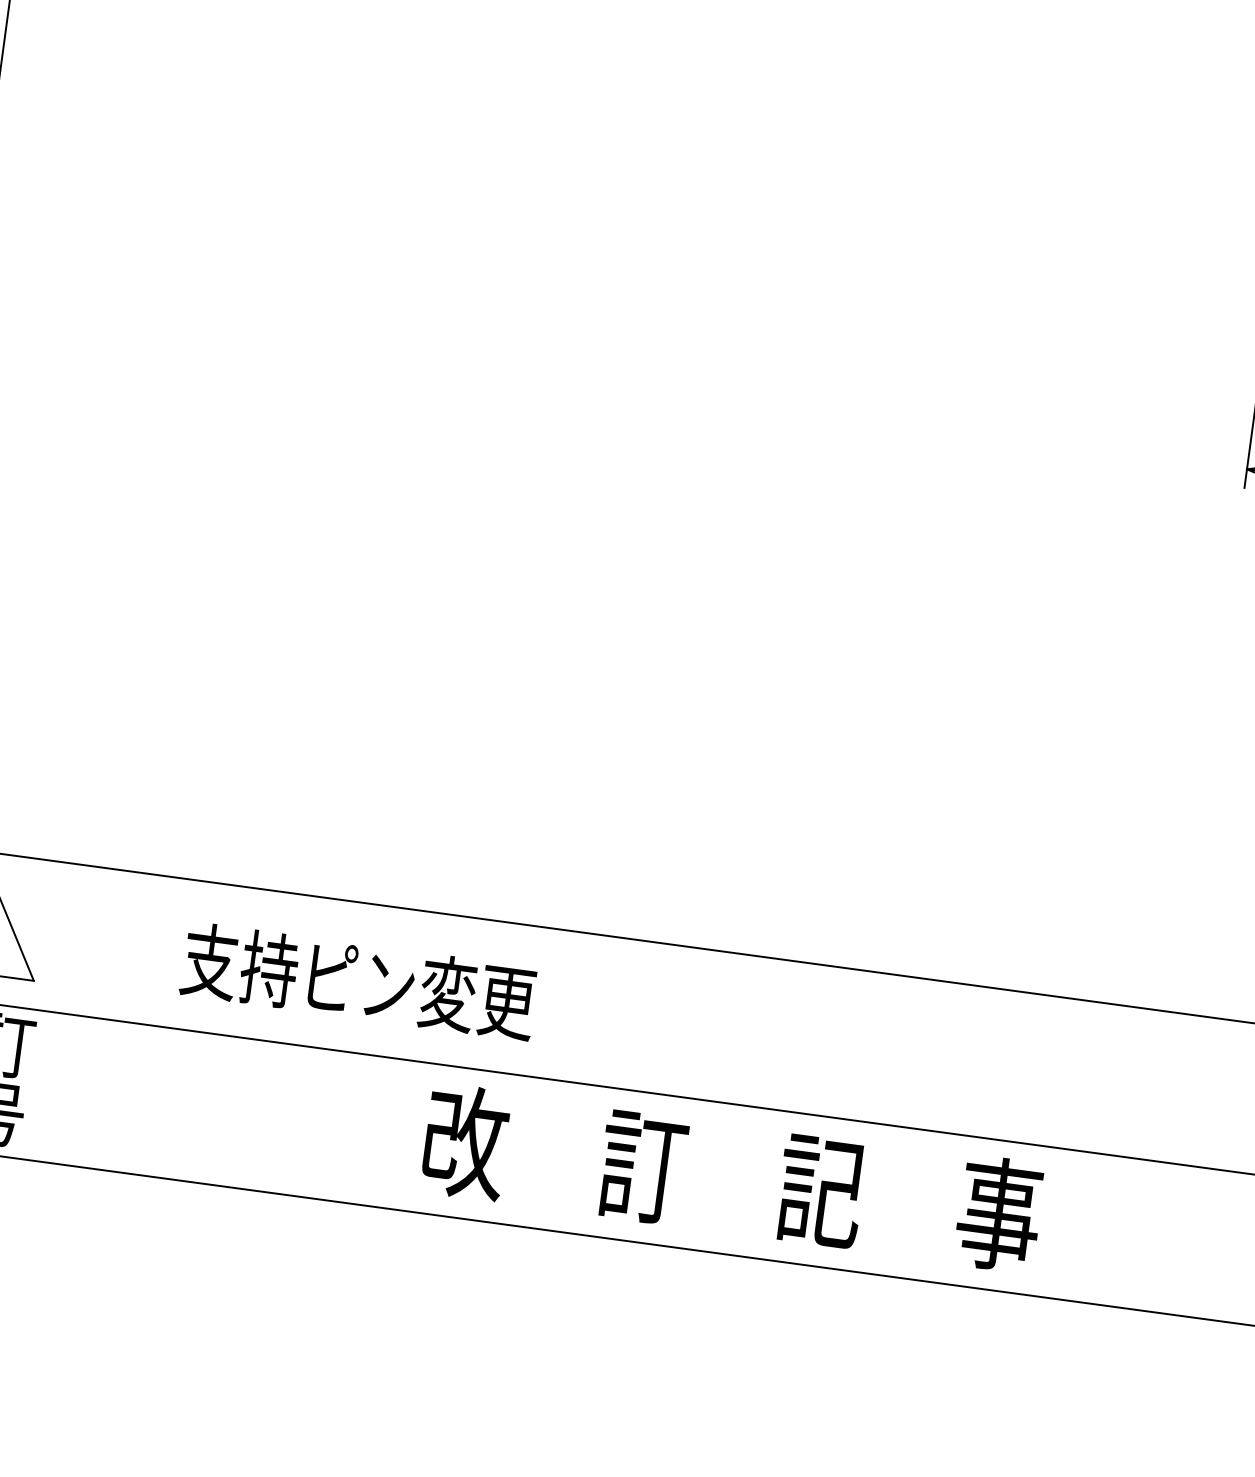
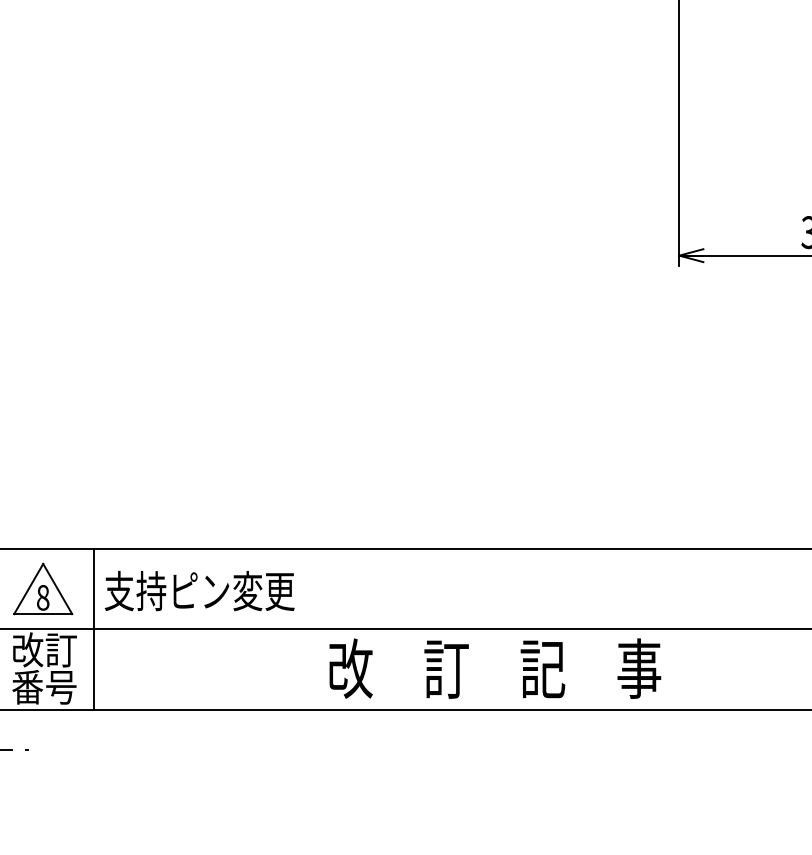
text: (358, 982) -> (199, 591), moved
line: (69, 1014) -> (93, 629), added
text: (733, 1177) -> (495, 668), moved

